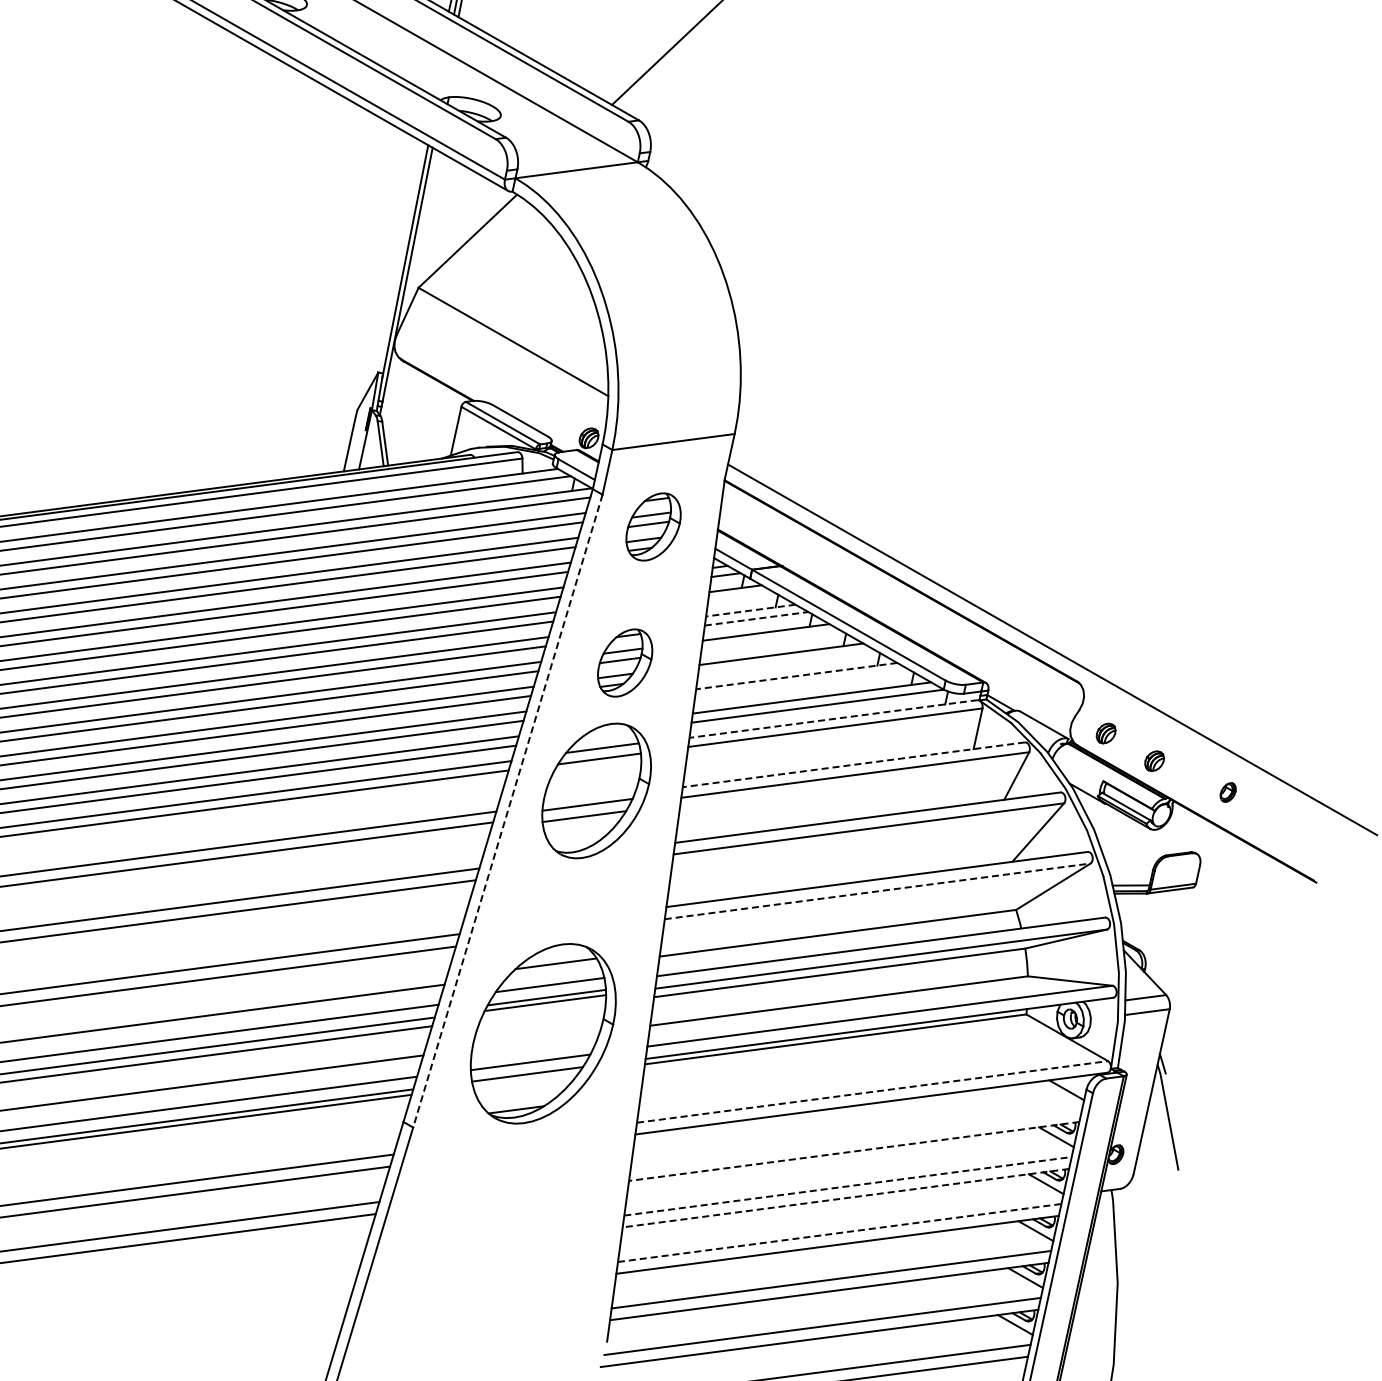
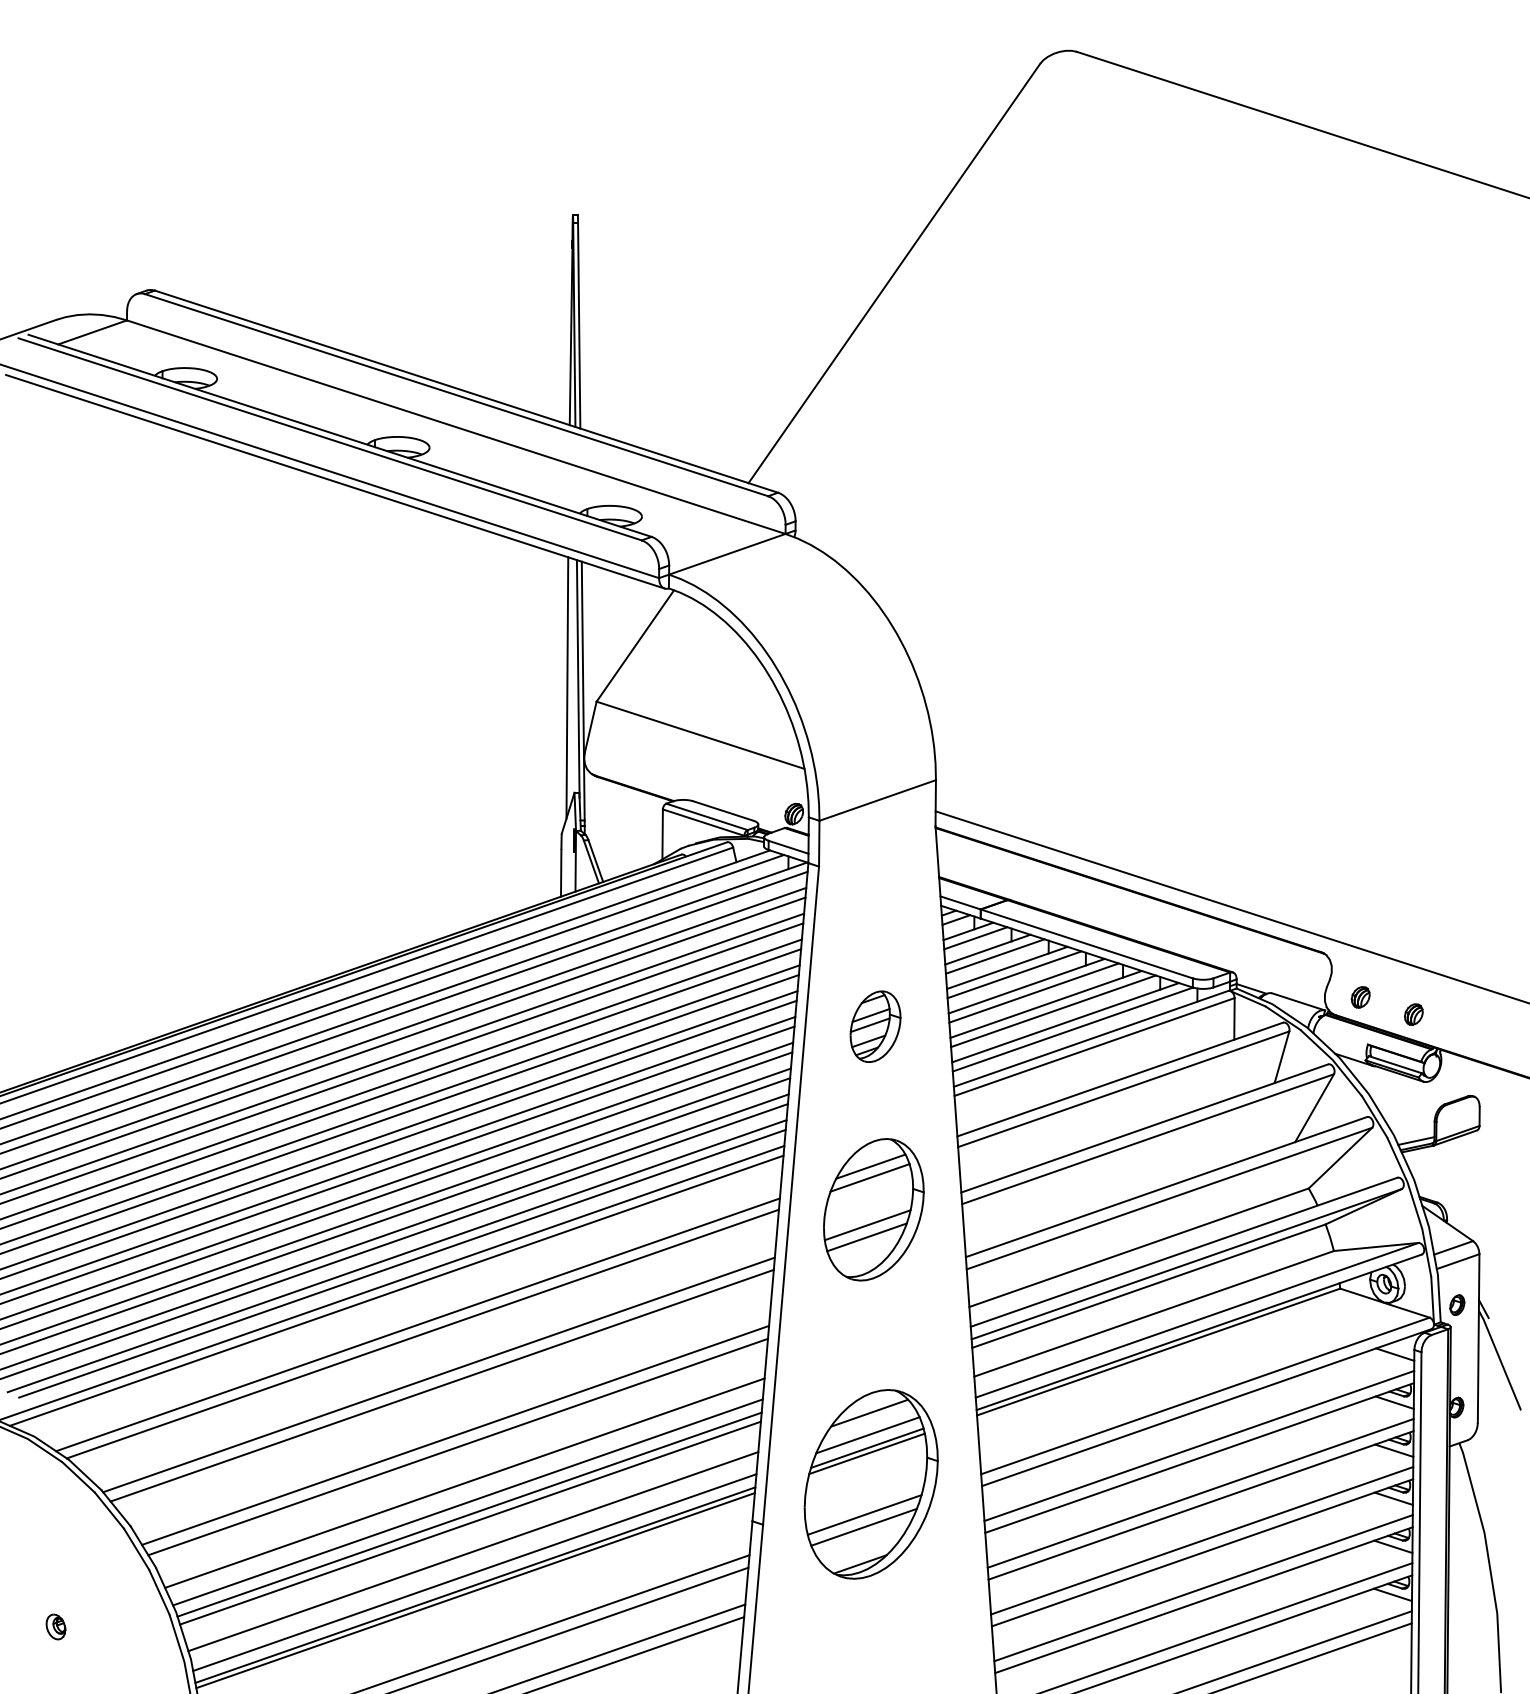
line: (392, 267) -> (567, 687), added
part: (653, 526) -> (875, 887), removed
line: (741, 597) -> (975, 938), added
line: (750, 610) -> (987, 949), dashed -> solid
line: (756, 618) -> (995, 956), dashed -> solid
line: (771, 640) -> (1014, 974), added
line: (786, 661) -> (1033, 992), added
line: (796, 676) -> (1045, 1004), dashed -> solid
line: (802, 684) -> (1053, 1011), added
line: (832, 719) -> (1090, 1039), dashed -> solid
line: (854, 764) -> (1120, 1079), dashed -> solid
part: (596, 790) -> (873, 1209), moved
part: (1228, 791) -> (1457, 1304), moved
line: (508, 812) -> (791, 1196), dashed -> solid
line: (877, 891) -> (1169, 1198), dashed -> solid
part: (542, 1033) -> (870, 1484), moved
line: (872, 1091) -> (1205, 1395), dashed -> solid
line: (856, 1139) -> (1199, 1445), added
line: (853, 1151) -> (1199, 1458), dashed -> solid
line: (847, 1186) -> (1200, 1493), dashed -> solid
line: (845, 1198) -> (1200, 1505), dashed -> solid
line: (840, 1232) -> (1202, 1540), dashed -> solid

